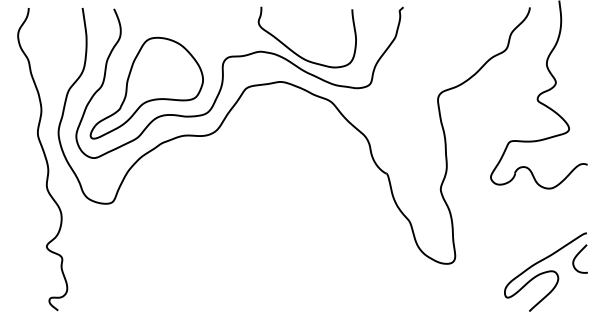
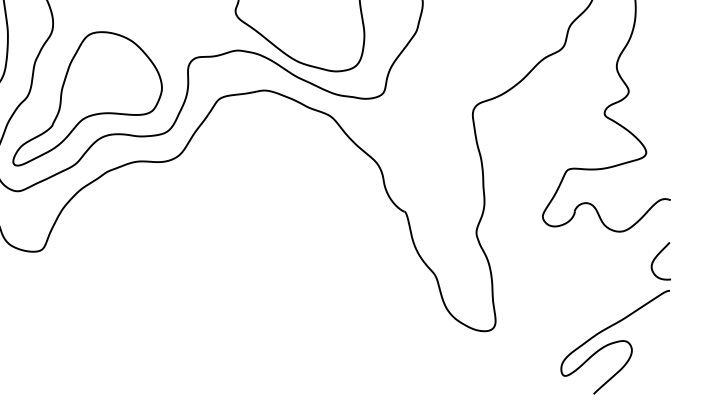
curve: (577, 256) -> (657, 257), moved

